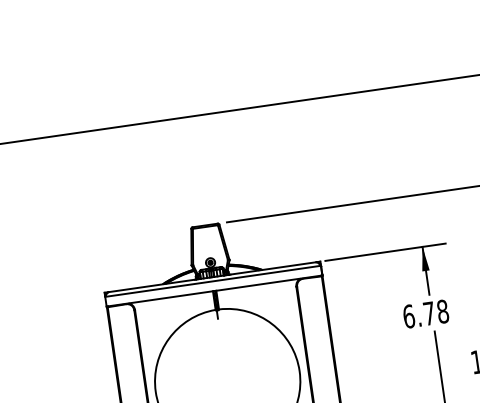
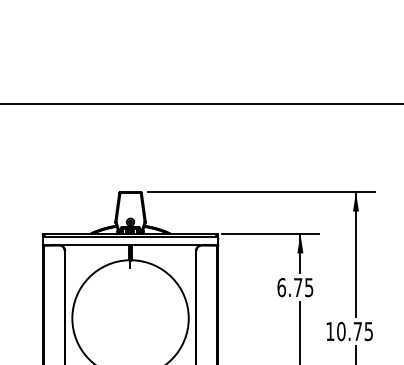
text: (443, 311) -> (309, 287), 6.78 -> 6.75

